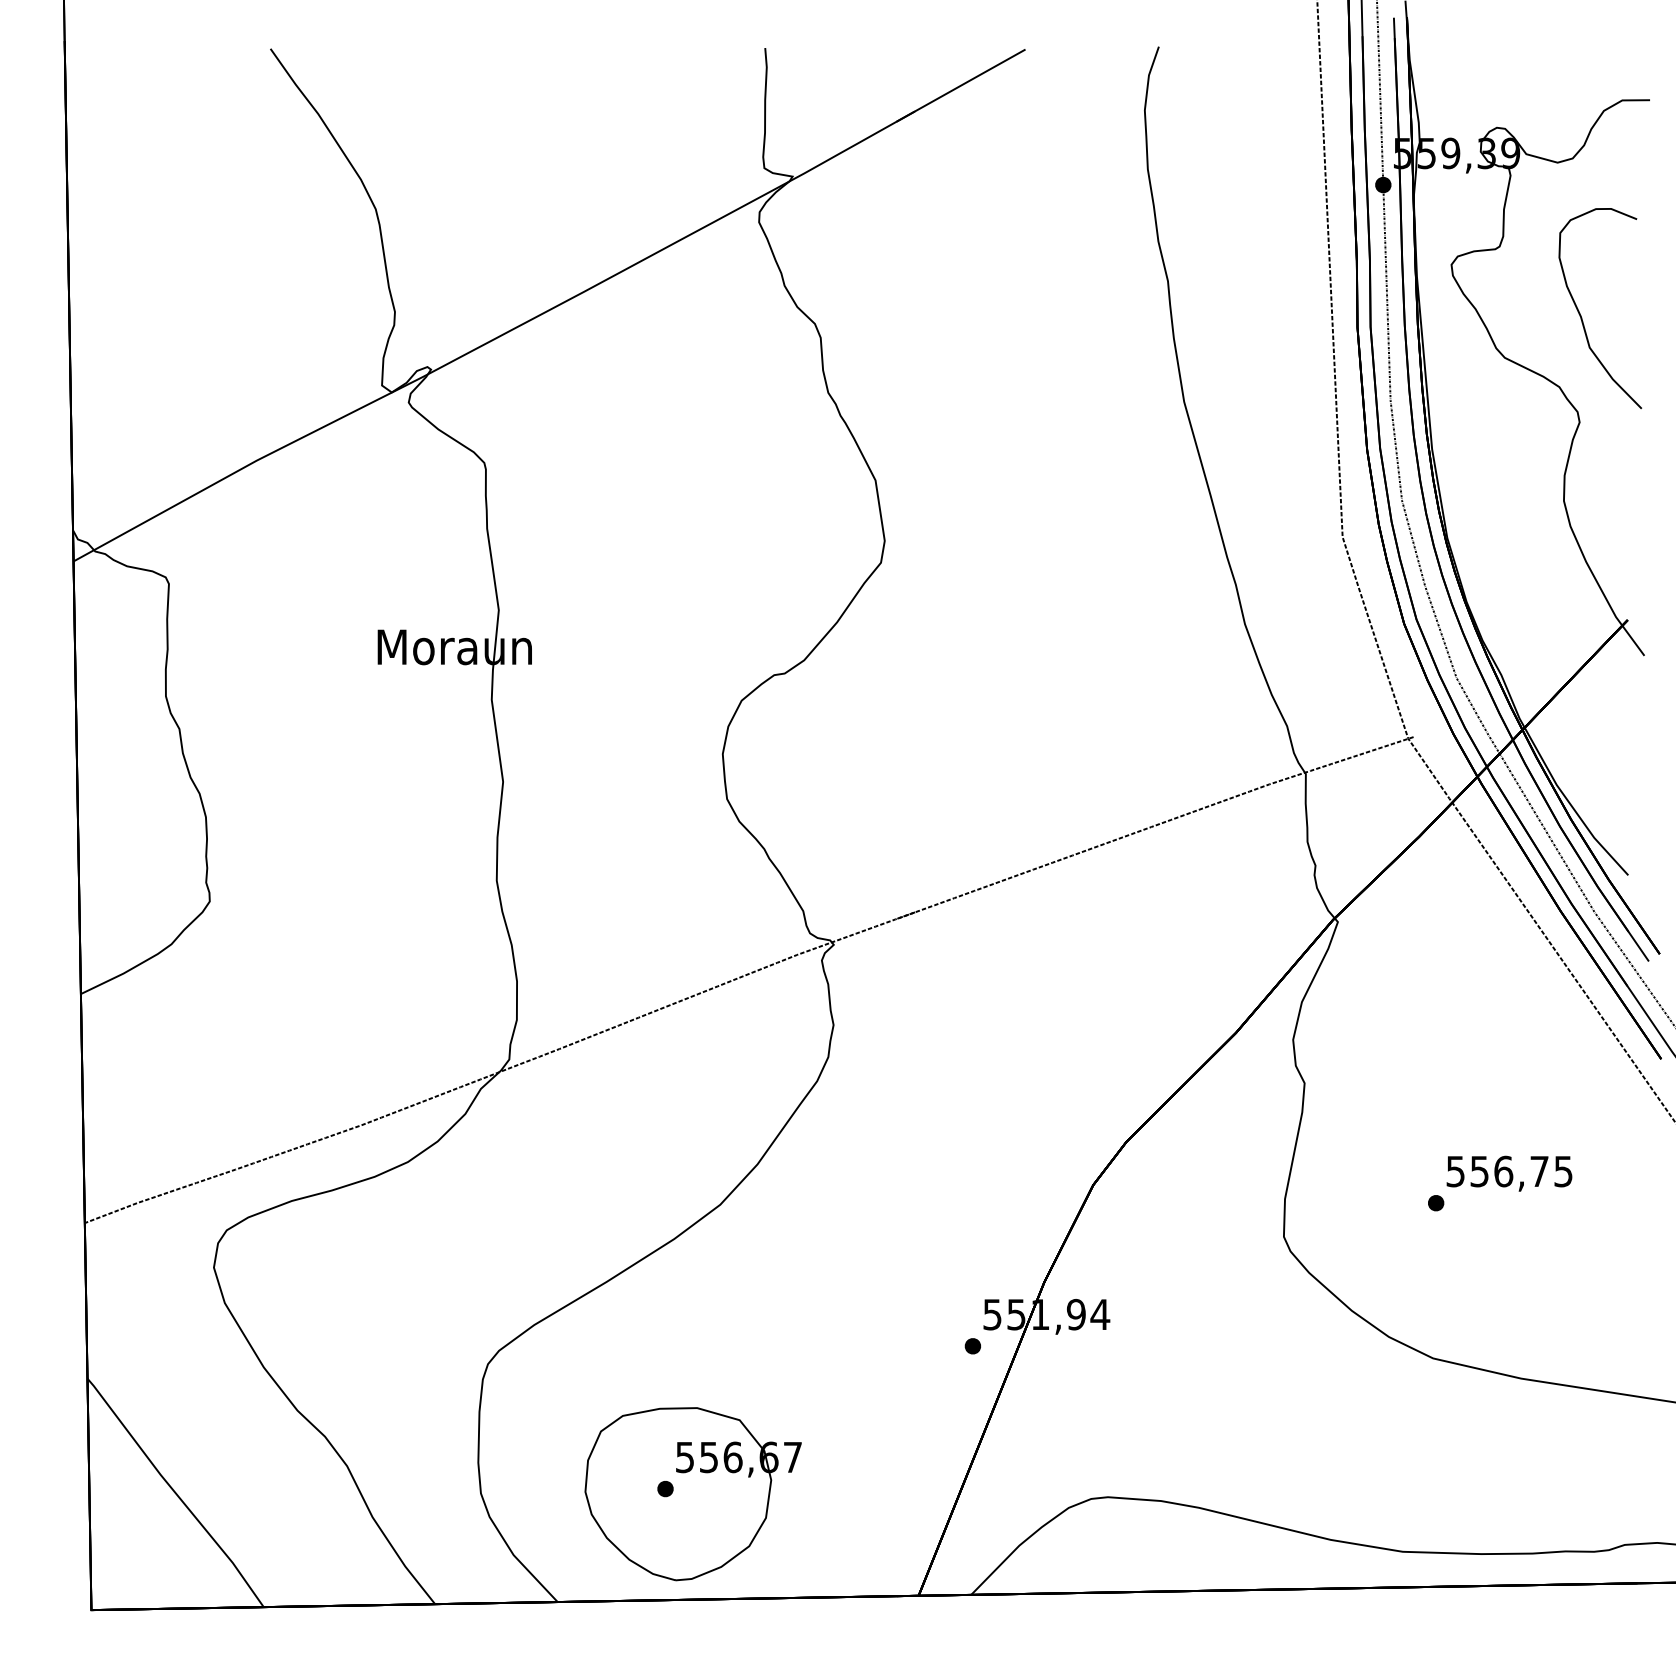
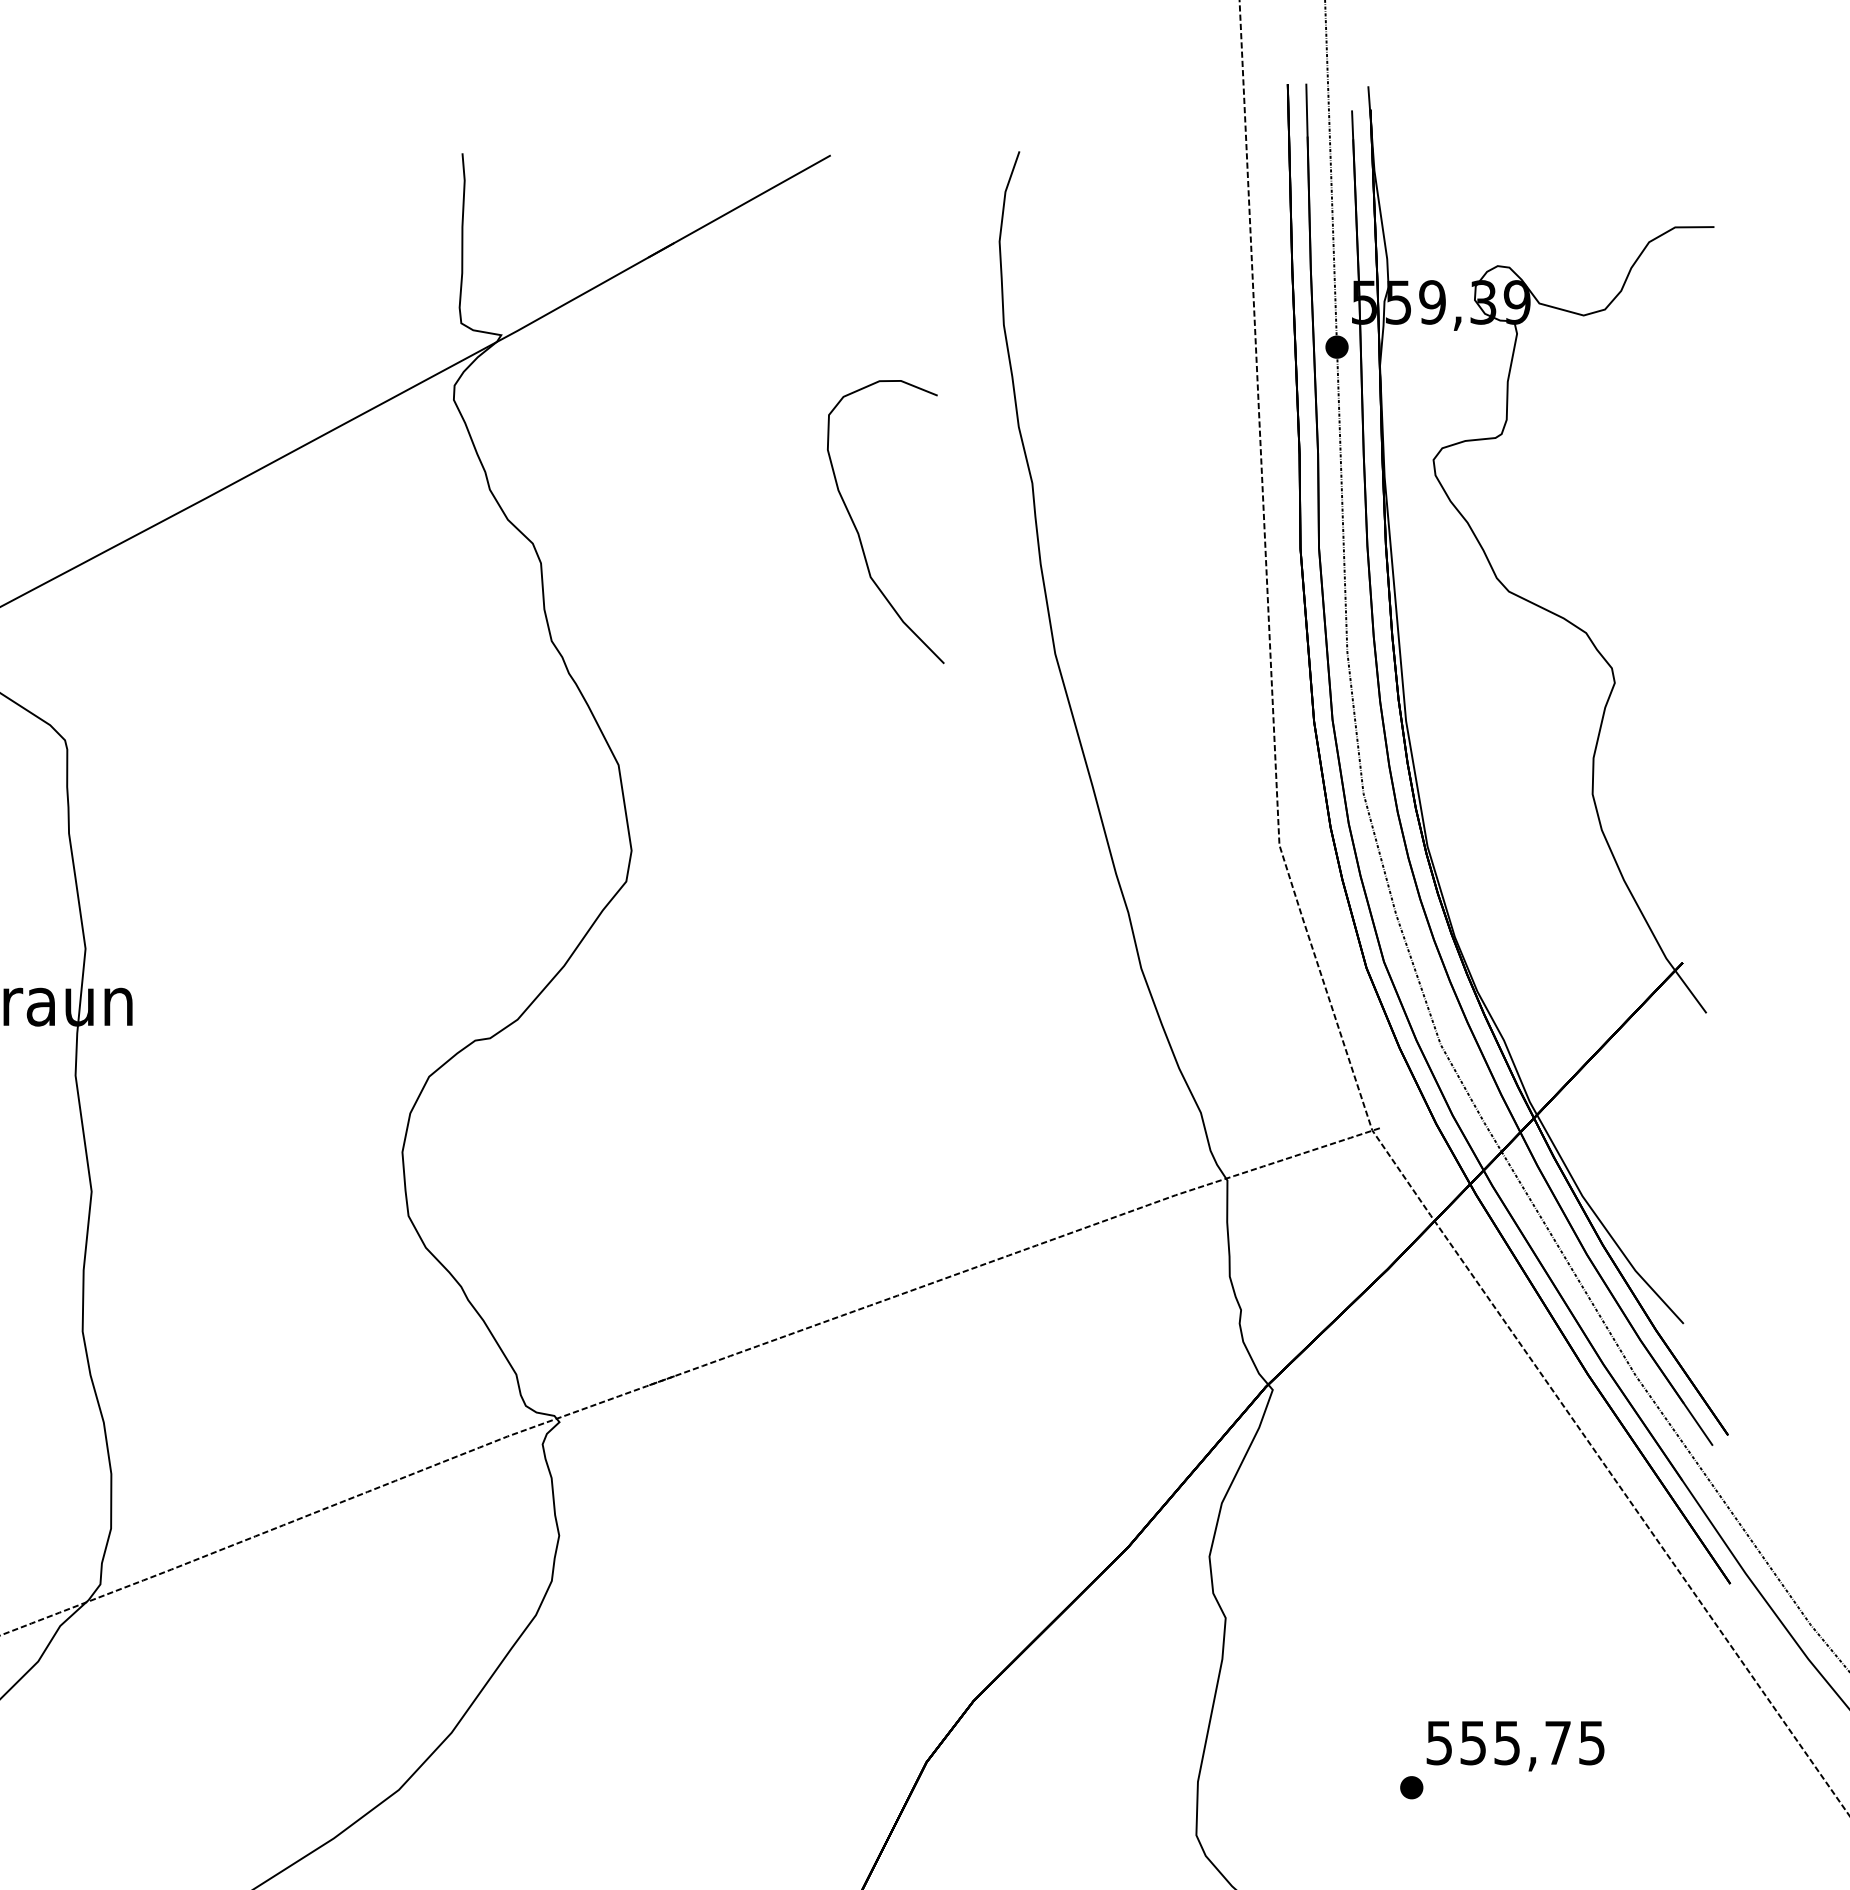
part: (1582, 317) -> (860, 534), moved
text: (1503, 1171) -> (1507, 1742), 556,75 -> 555,75

